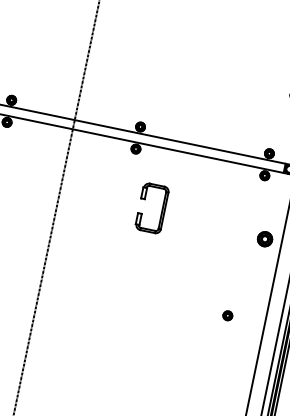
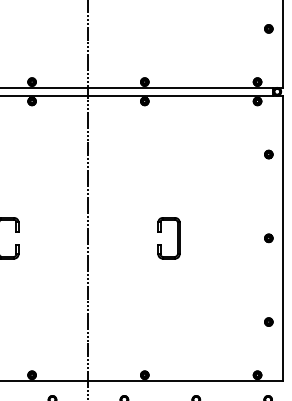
part: (162, 210) -> (177, 238), moved
part: (264, 239) -> (268, 154), size x0.62
part: (227, 315) -> (268, 238), moved

